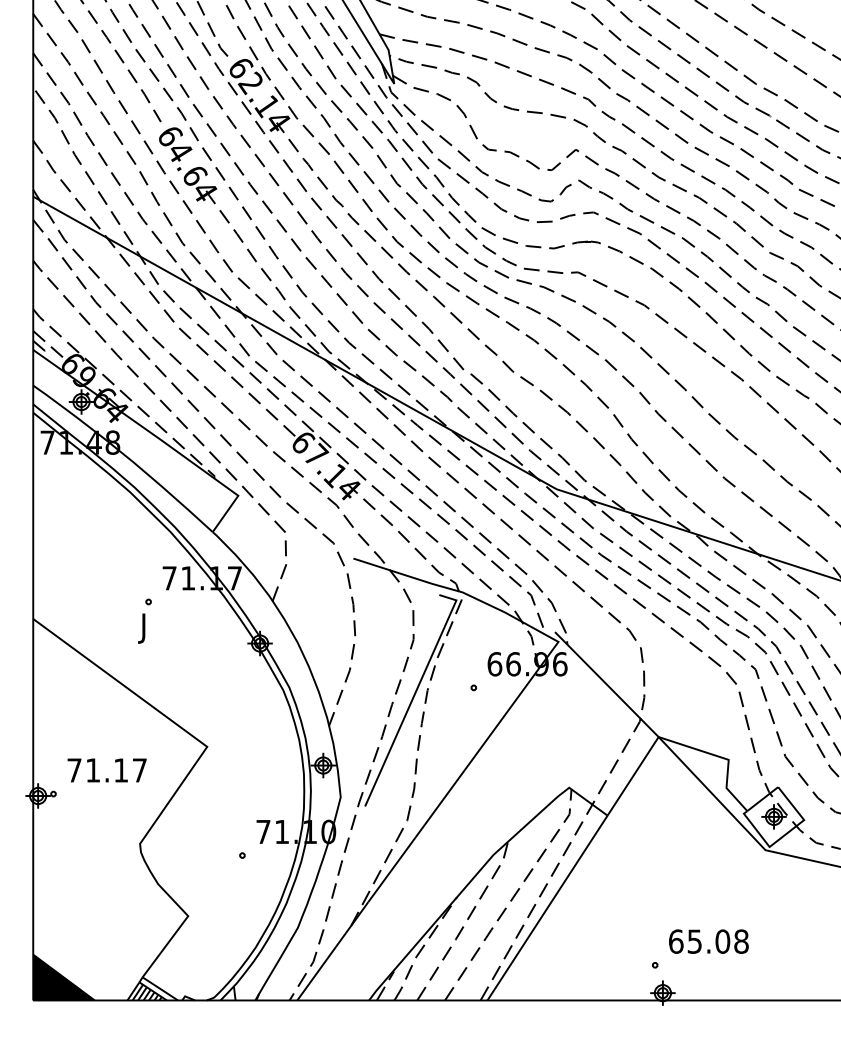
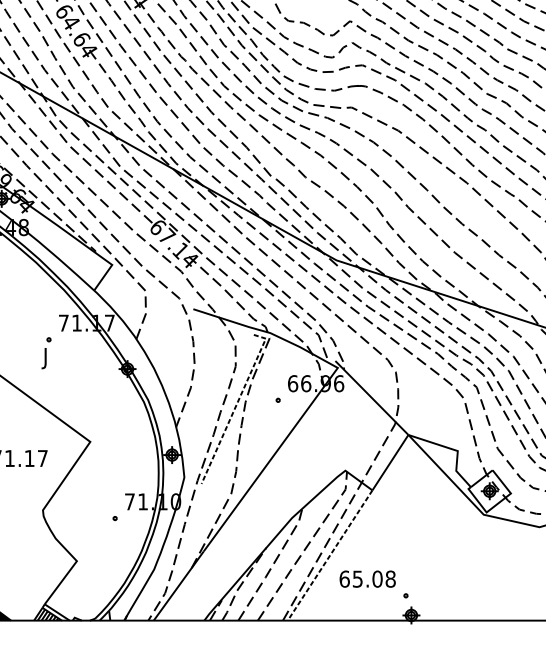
line: (414, 695) -> (236, 405), solid -> dashed
line: (547, 908) -> (330, 555), solid -> dashed
text: (708, 941) -> (367, 579), moved

